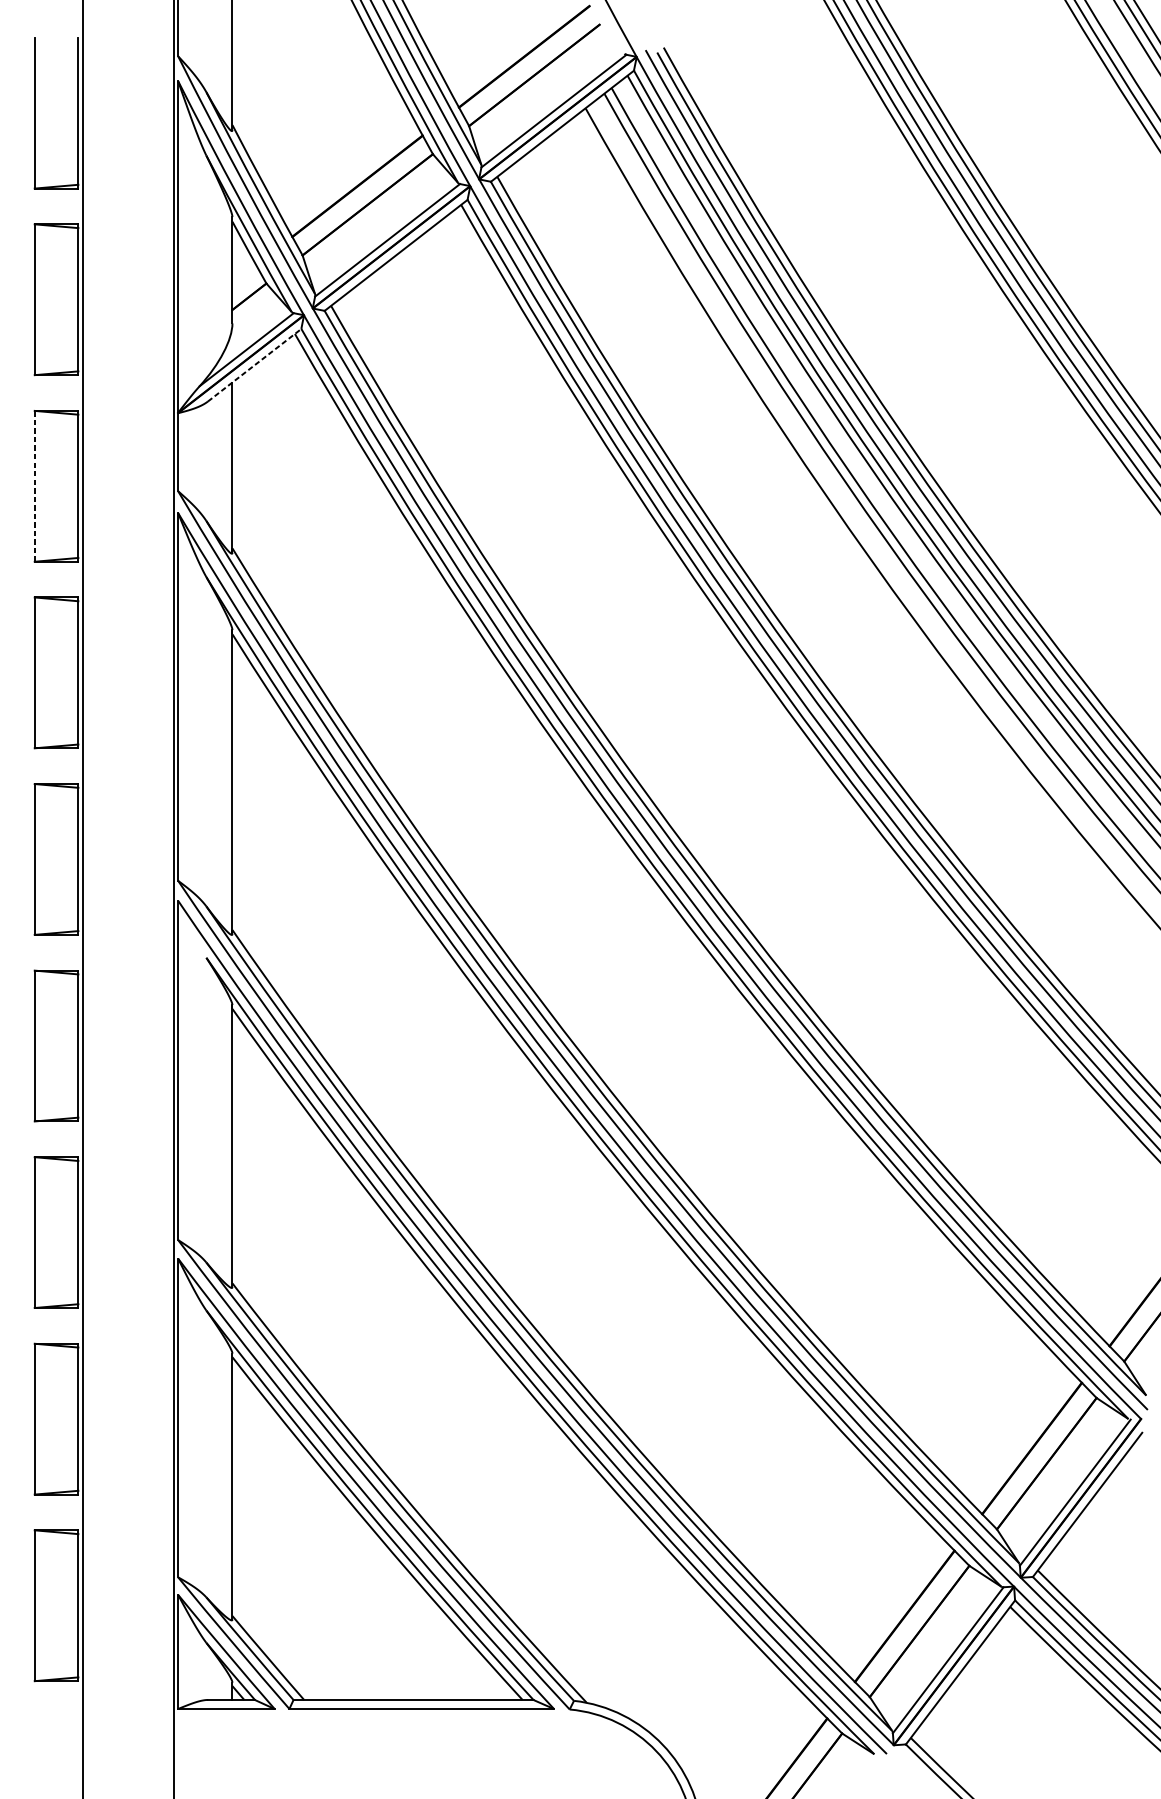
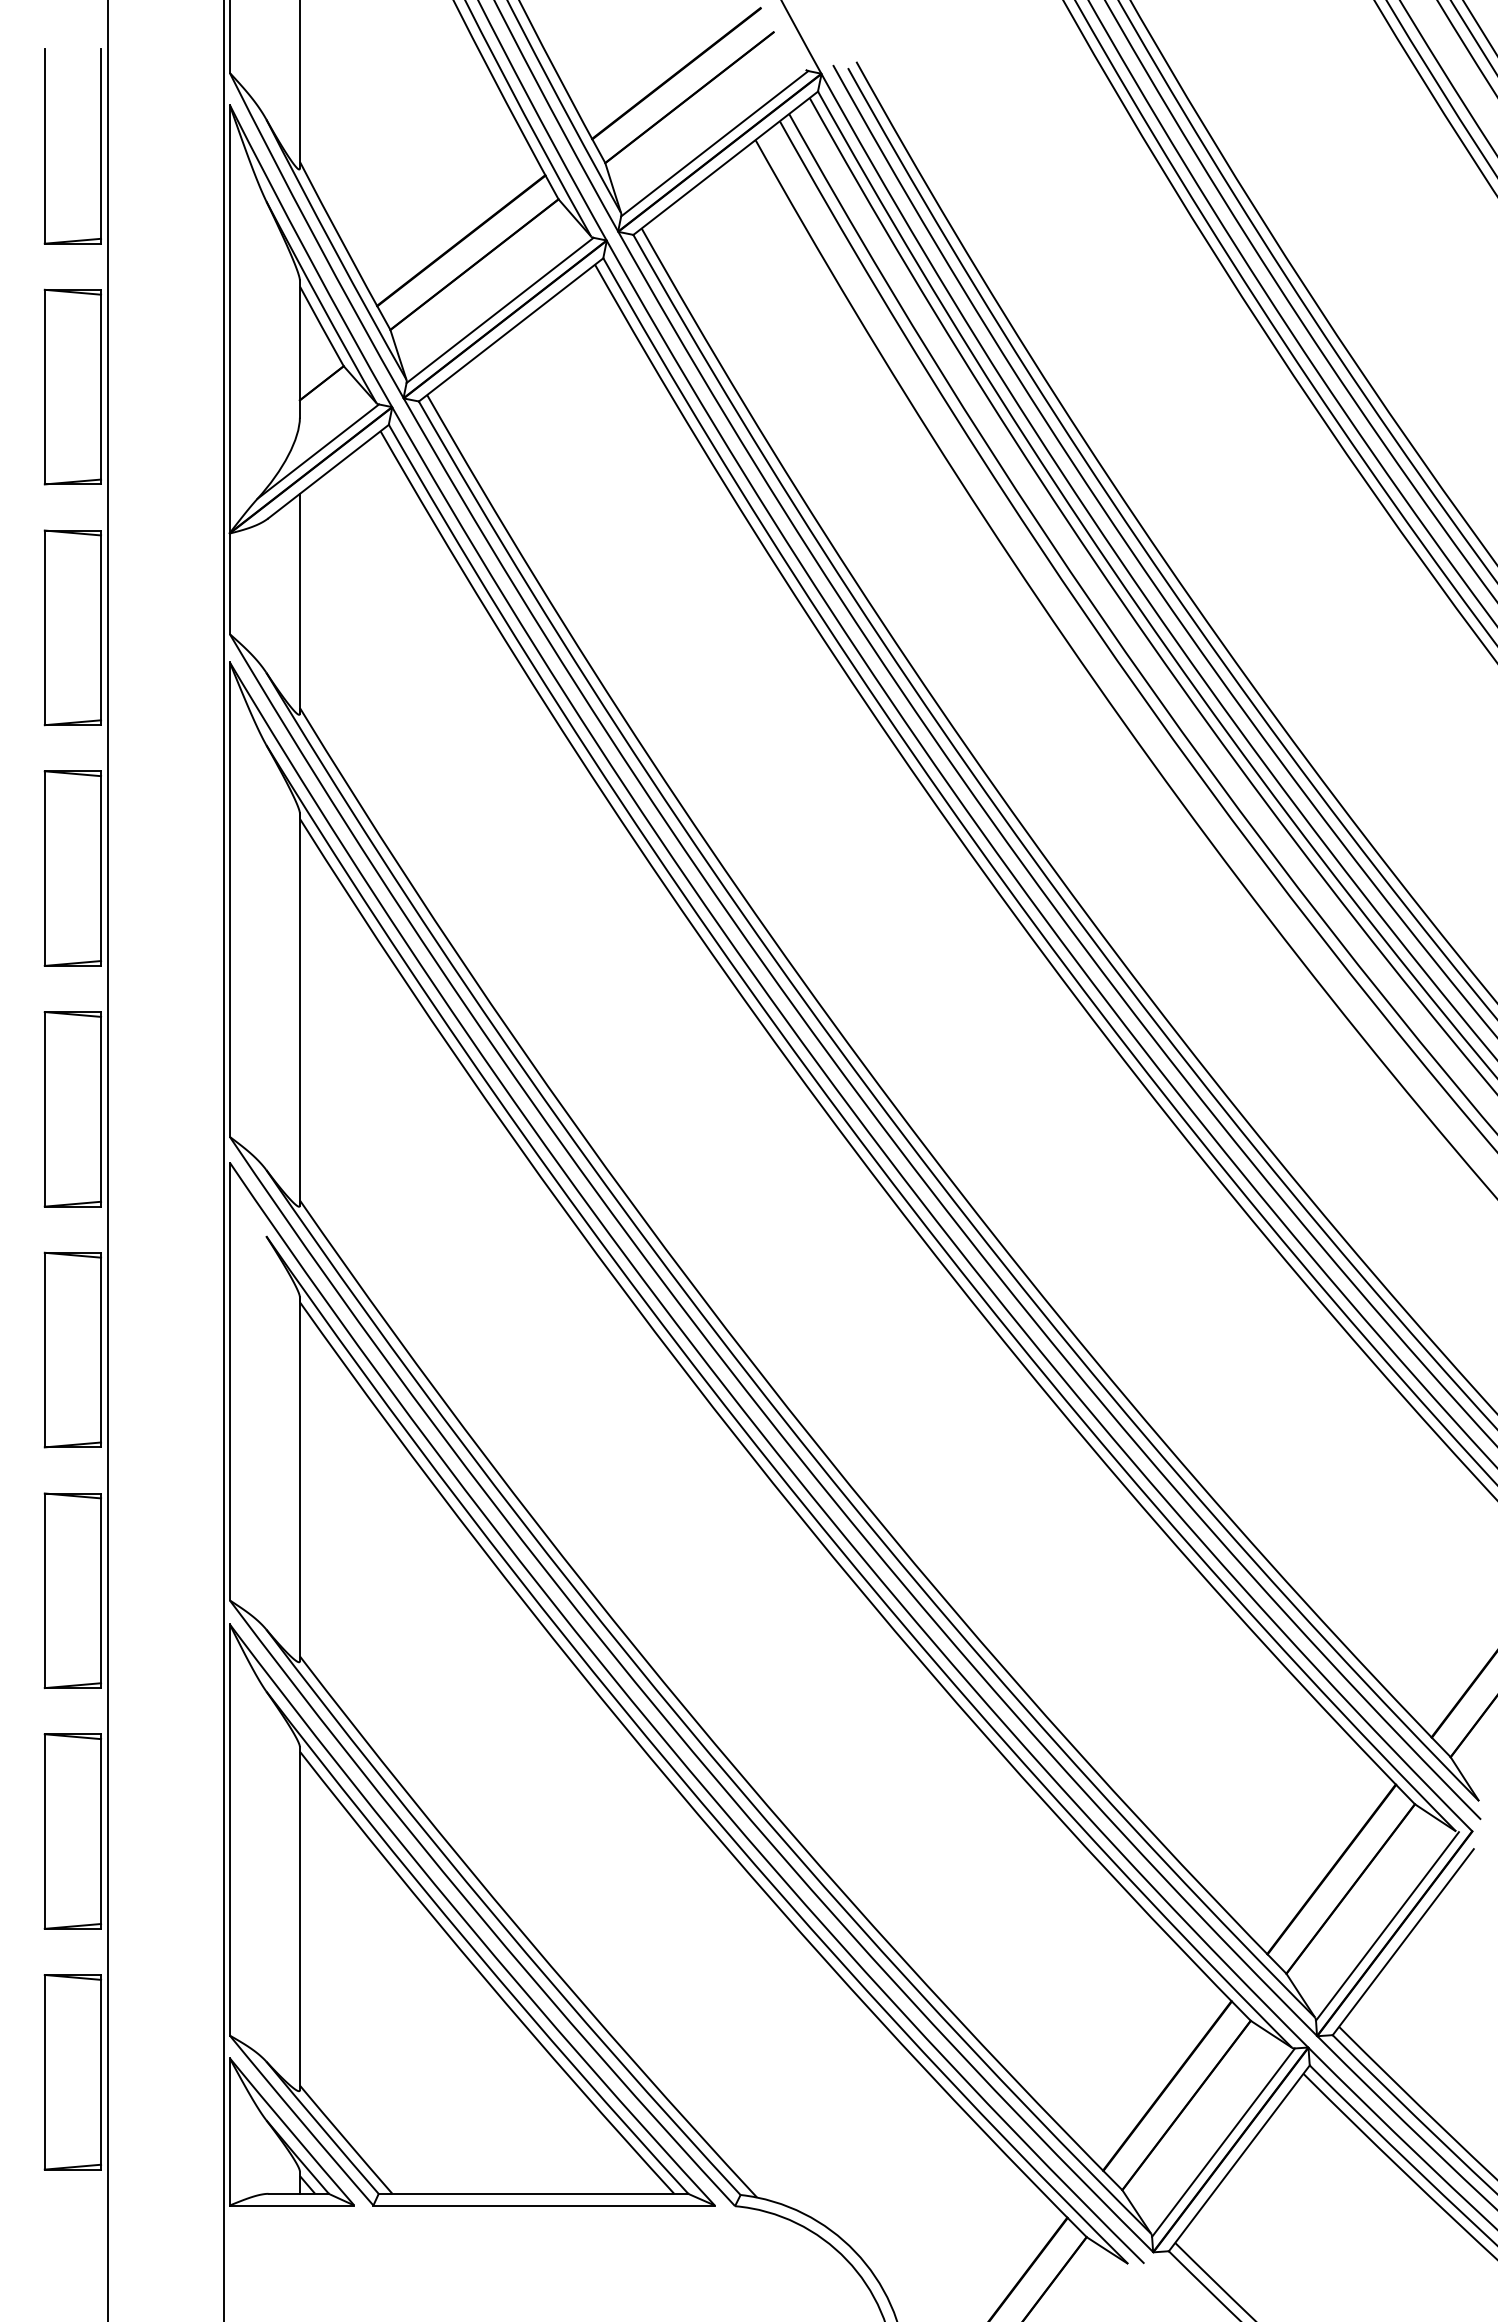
line: (255, 365) -> (329, 471), dashed -> solid
line: (34, 486) -> (44, 627), dashed -> solid

